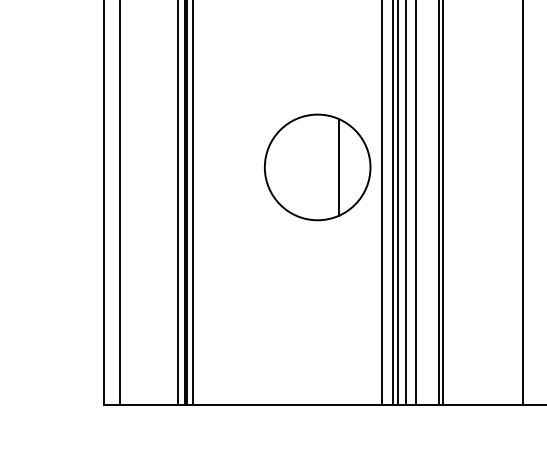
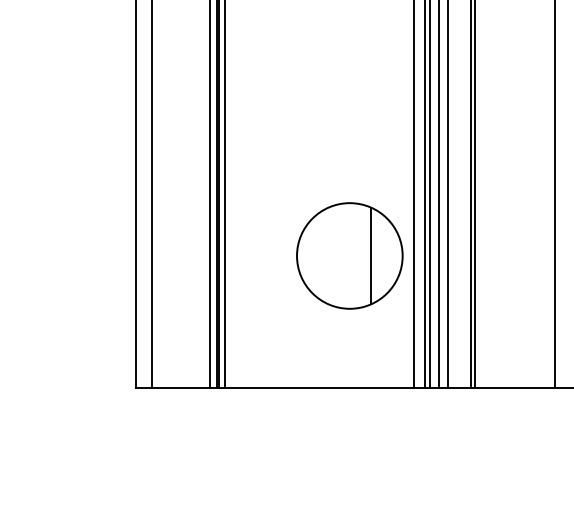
part: (317, 166) -> (349, 255), moved

